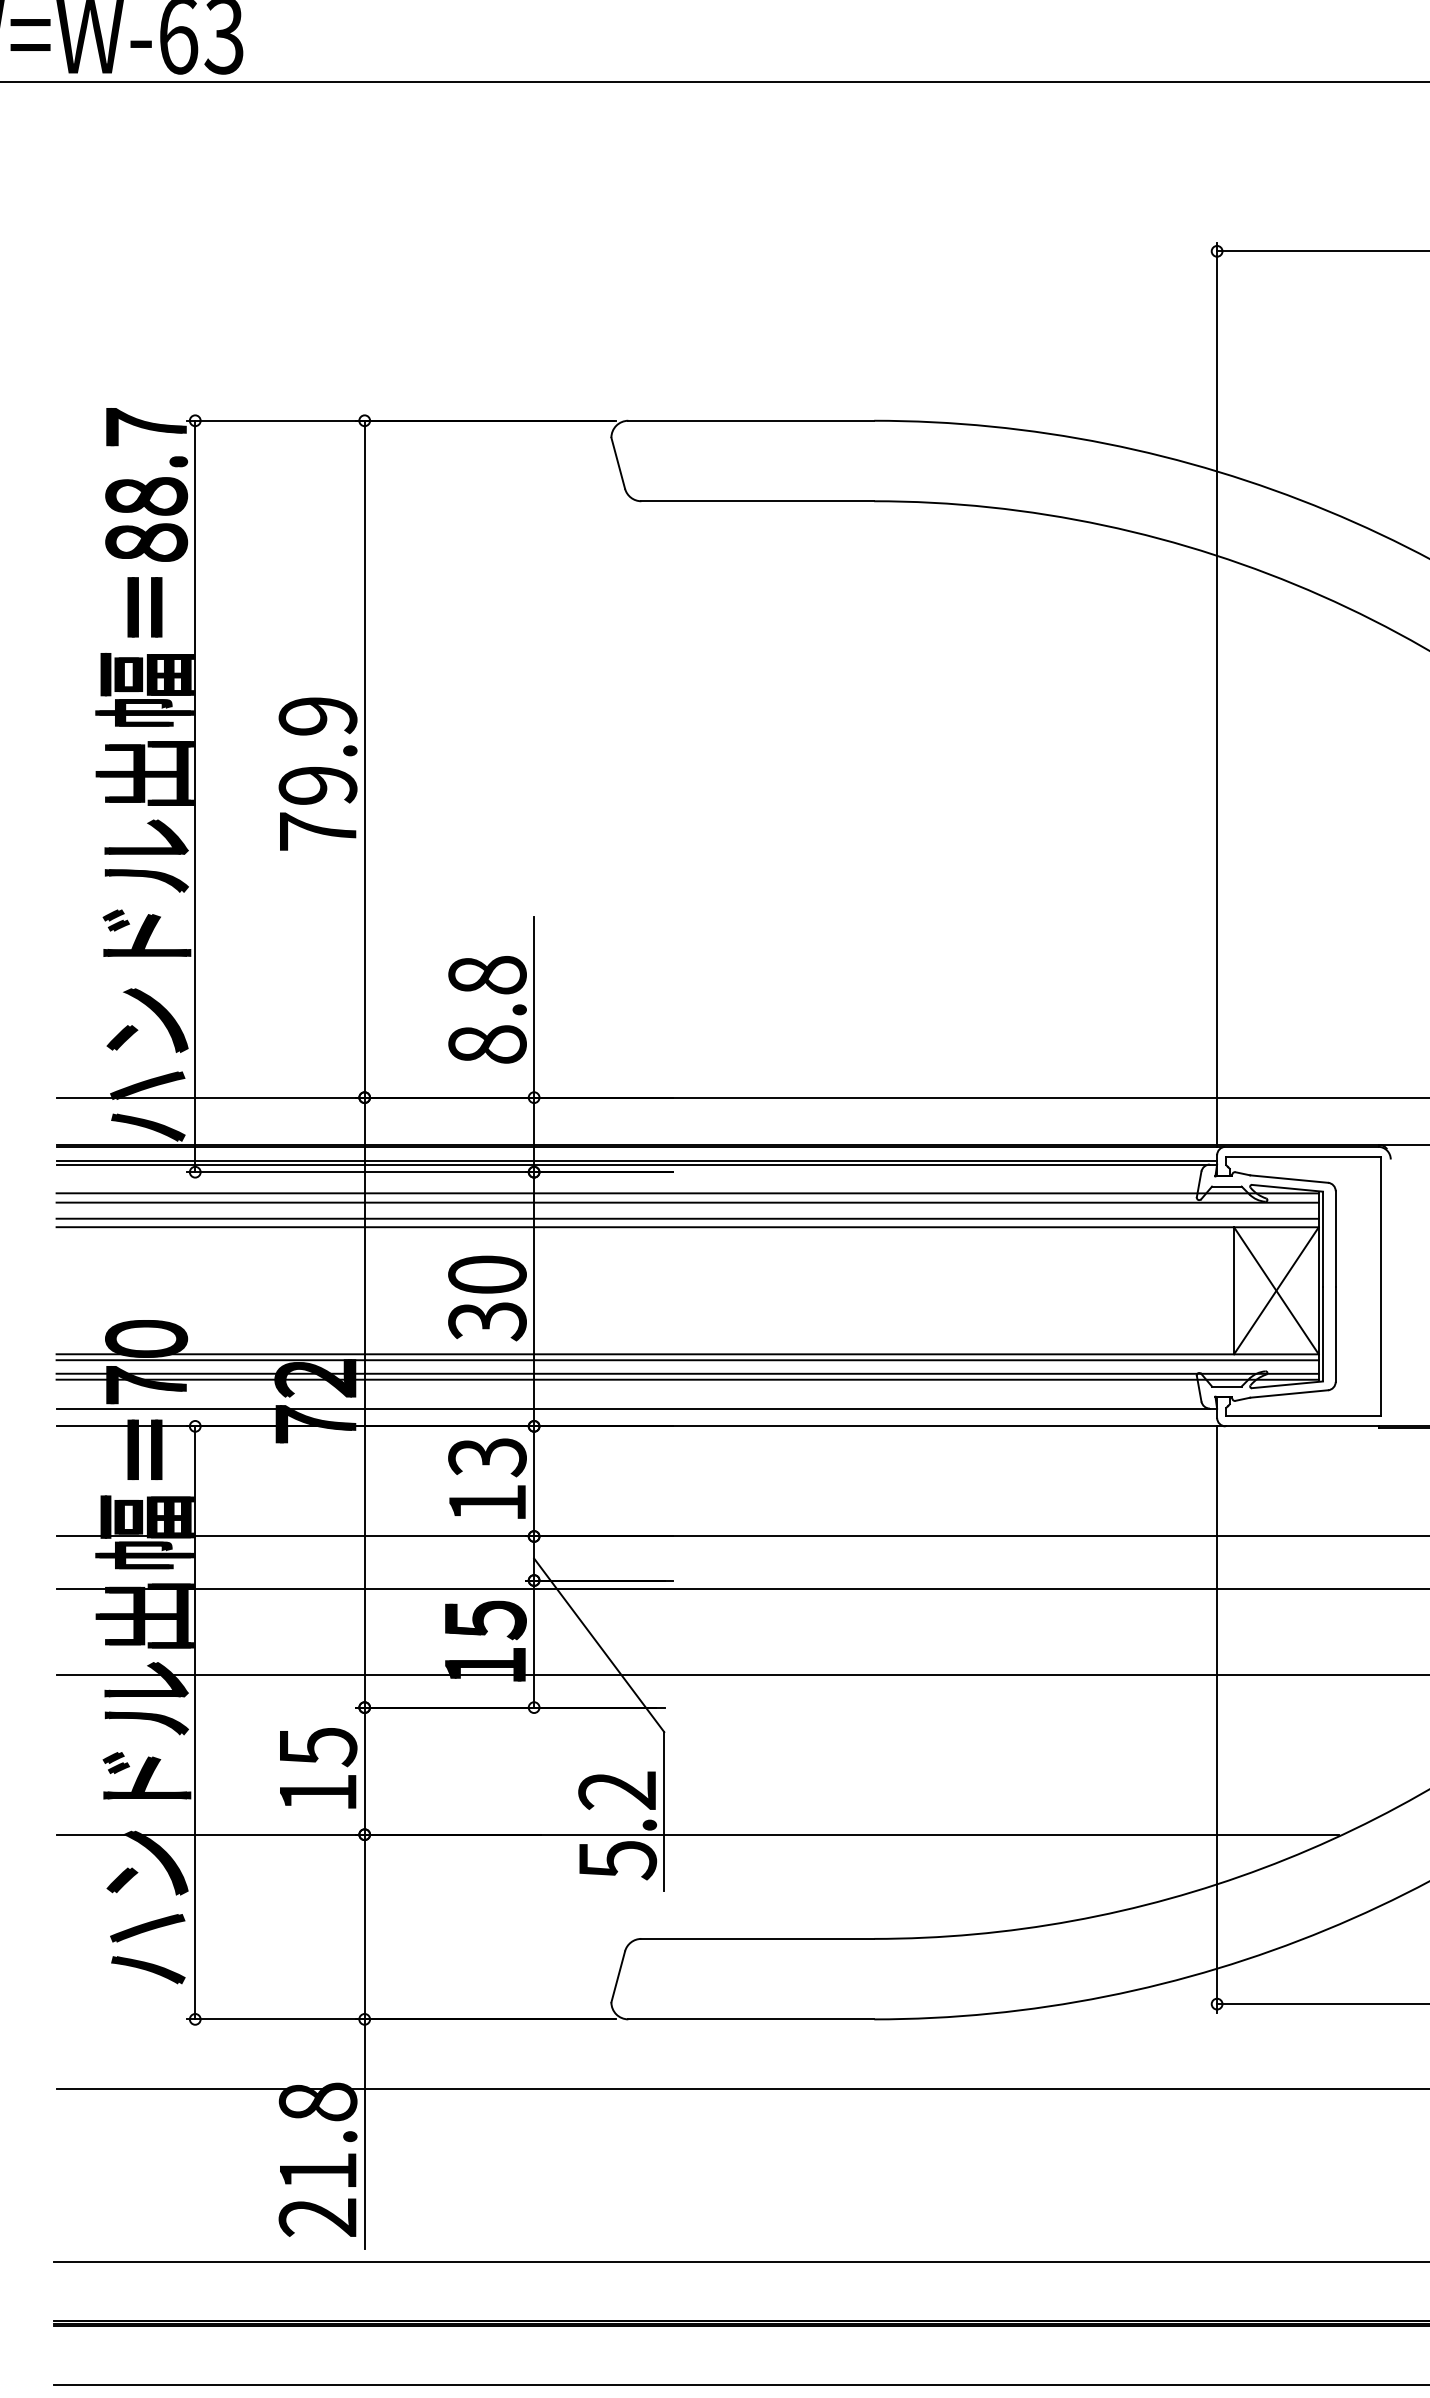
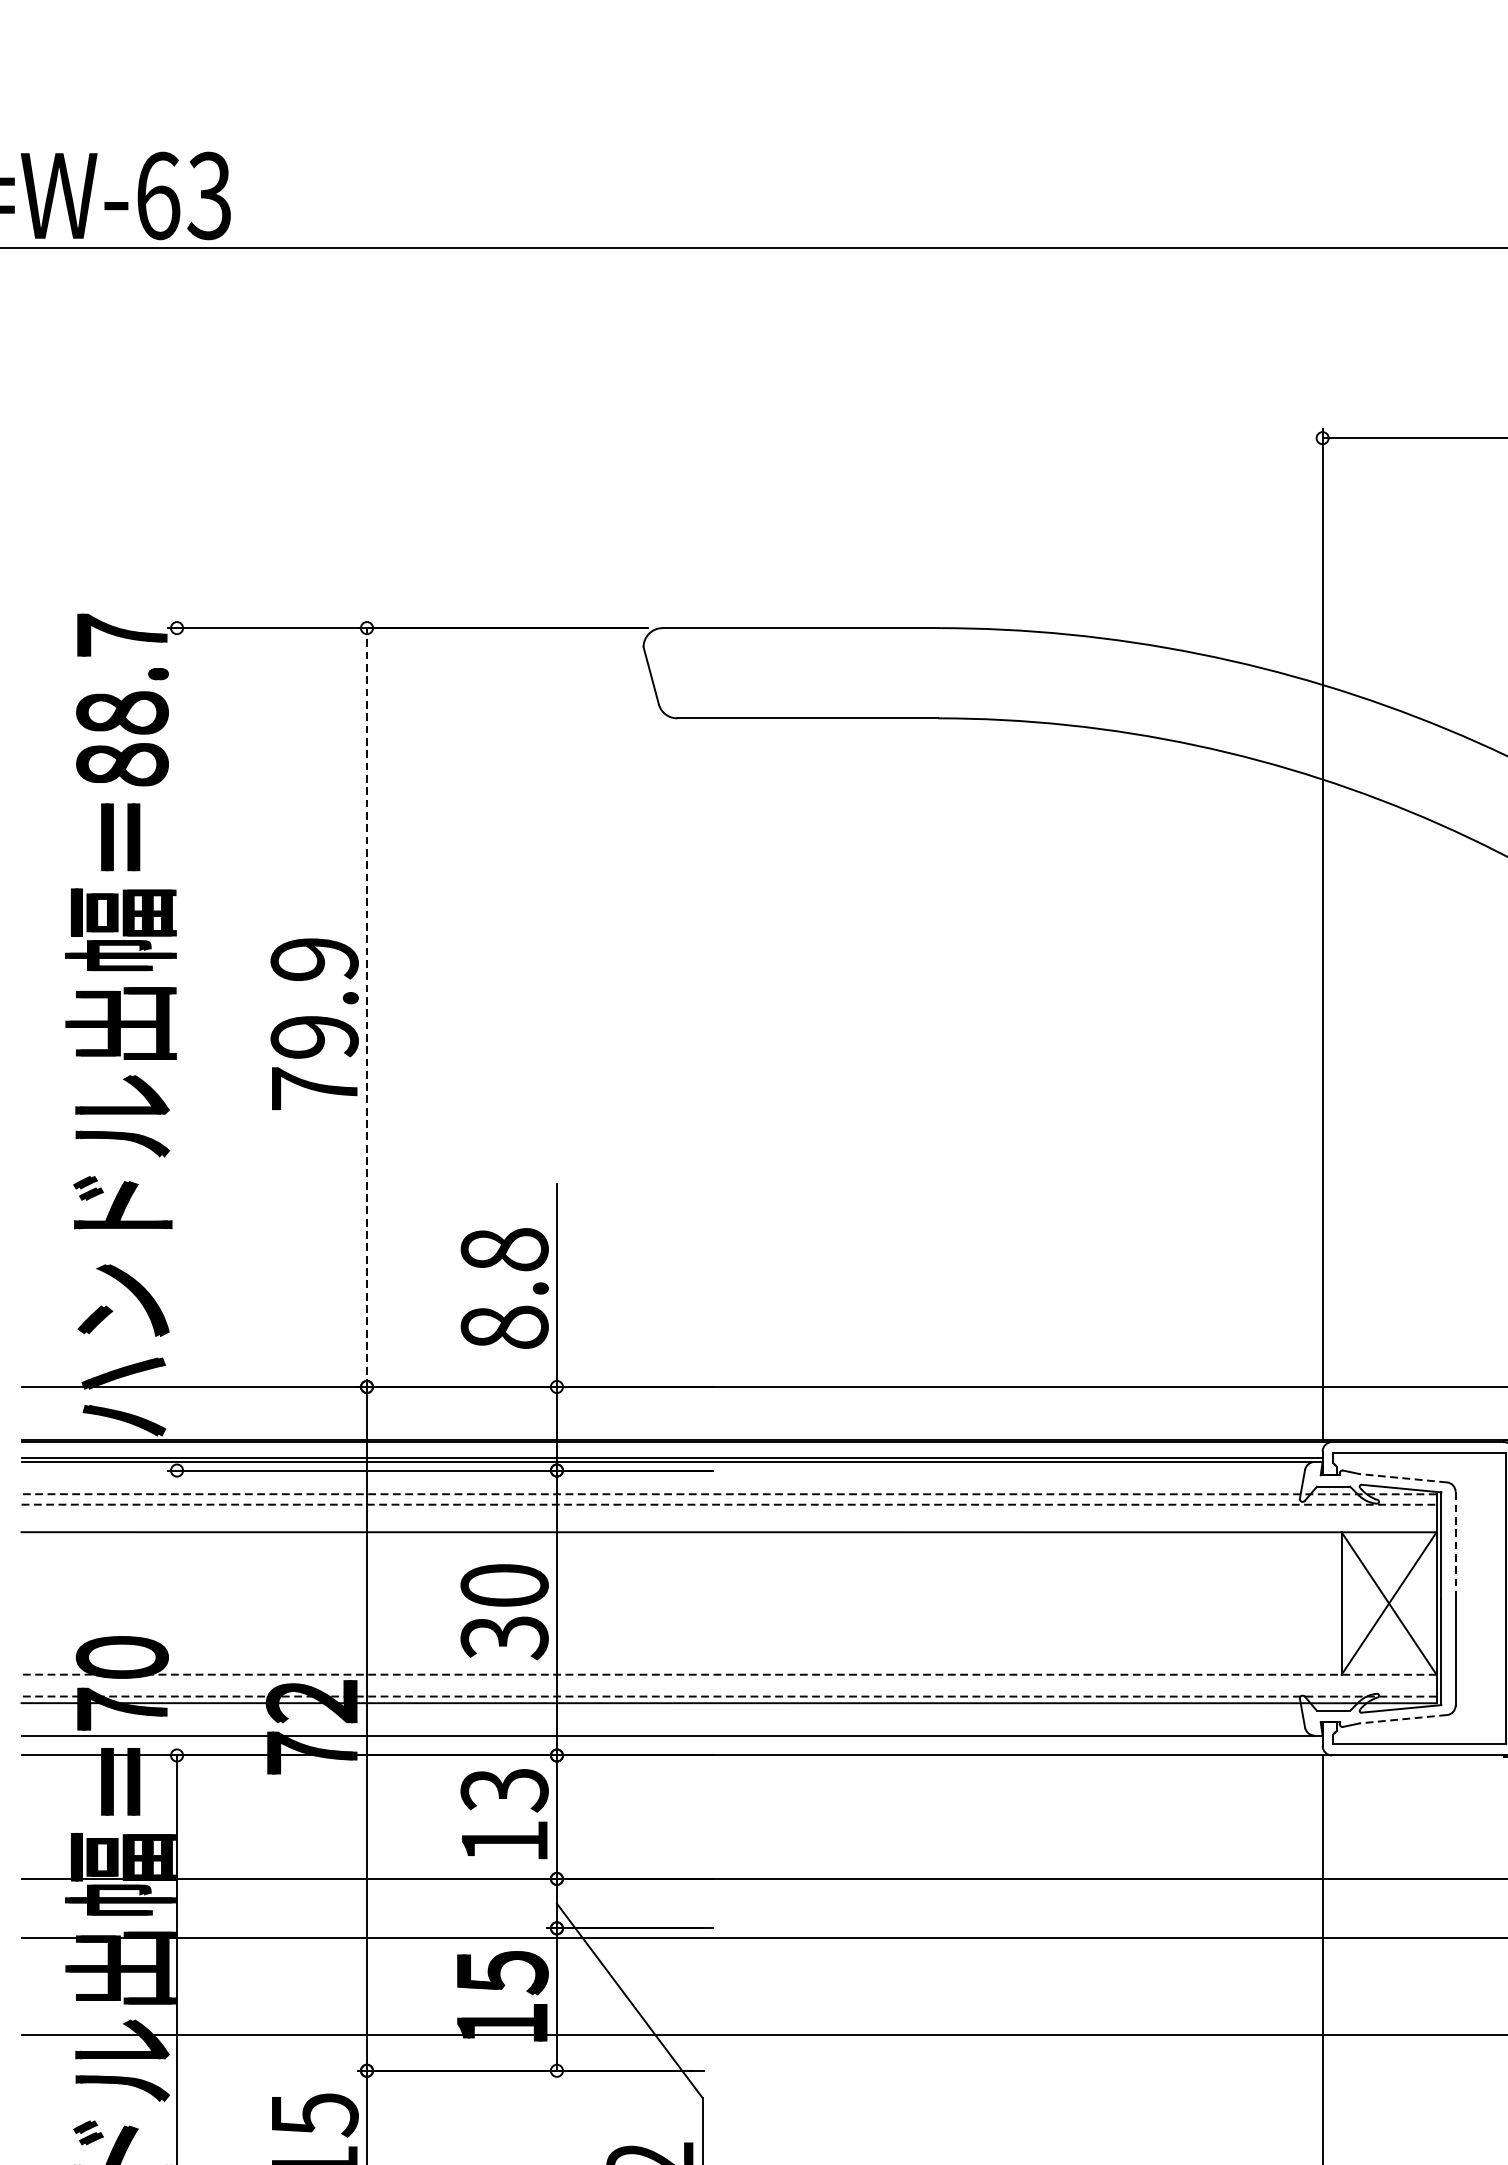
line: (364, 758) -> (366, 1006), solid -> dashed
line: (195, 796) -> (177, 1049), removed
line: (1288, 1179) -> (1402, 1478), solid -> dashed
line: (687, 1193) -> (728, 1494), solid -> dashed
line: (688, 1202) -> (730, 1504), solid -> dashed
line: (687, 1218) -> (728, 1522), removed
line: (1335, 1238) -> (1455, 1544), solid -> dashed
line: (687, 1354) -> (728, 1674), solid -> dashed
line: (687, 1360) -> (728, 1681), removed
line: (687, 1373) -> (728, 1696), solid -> dashed
line: (1288, 1394) -> (1402, 1719), solid -> dashed

